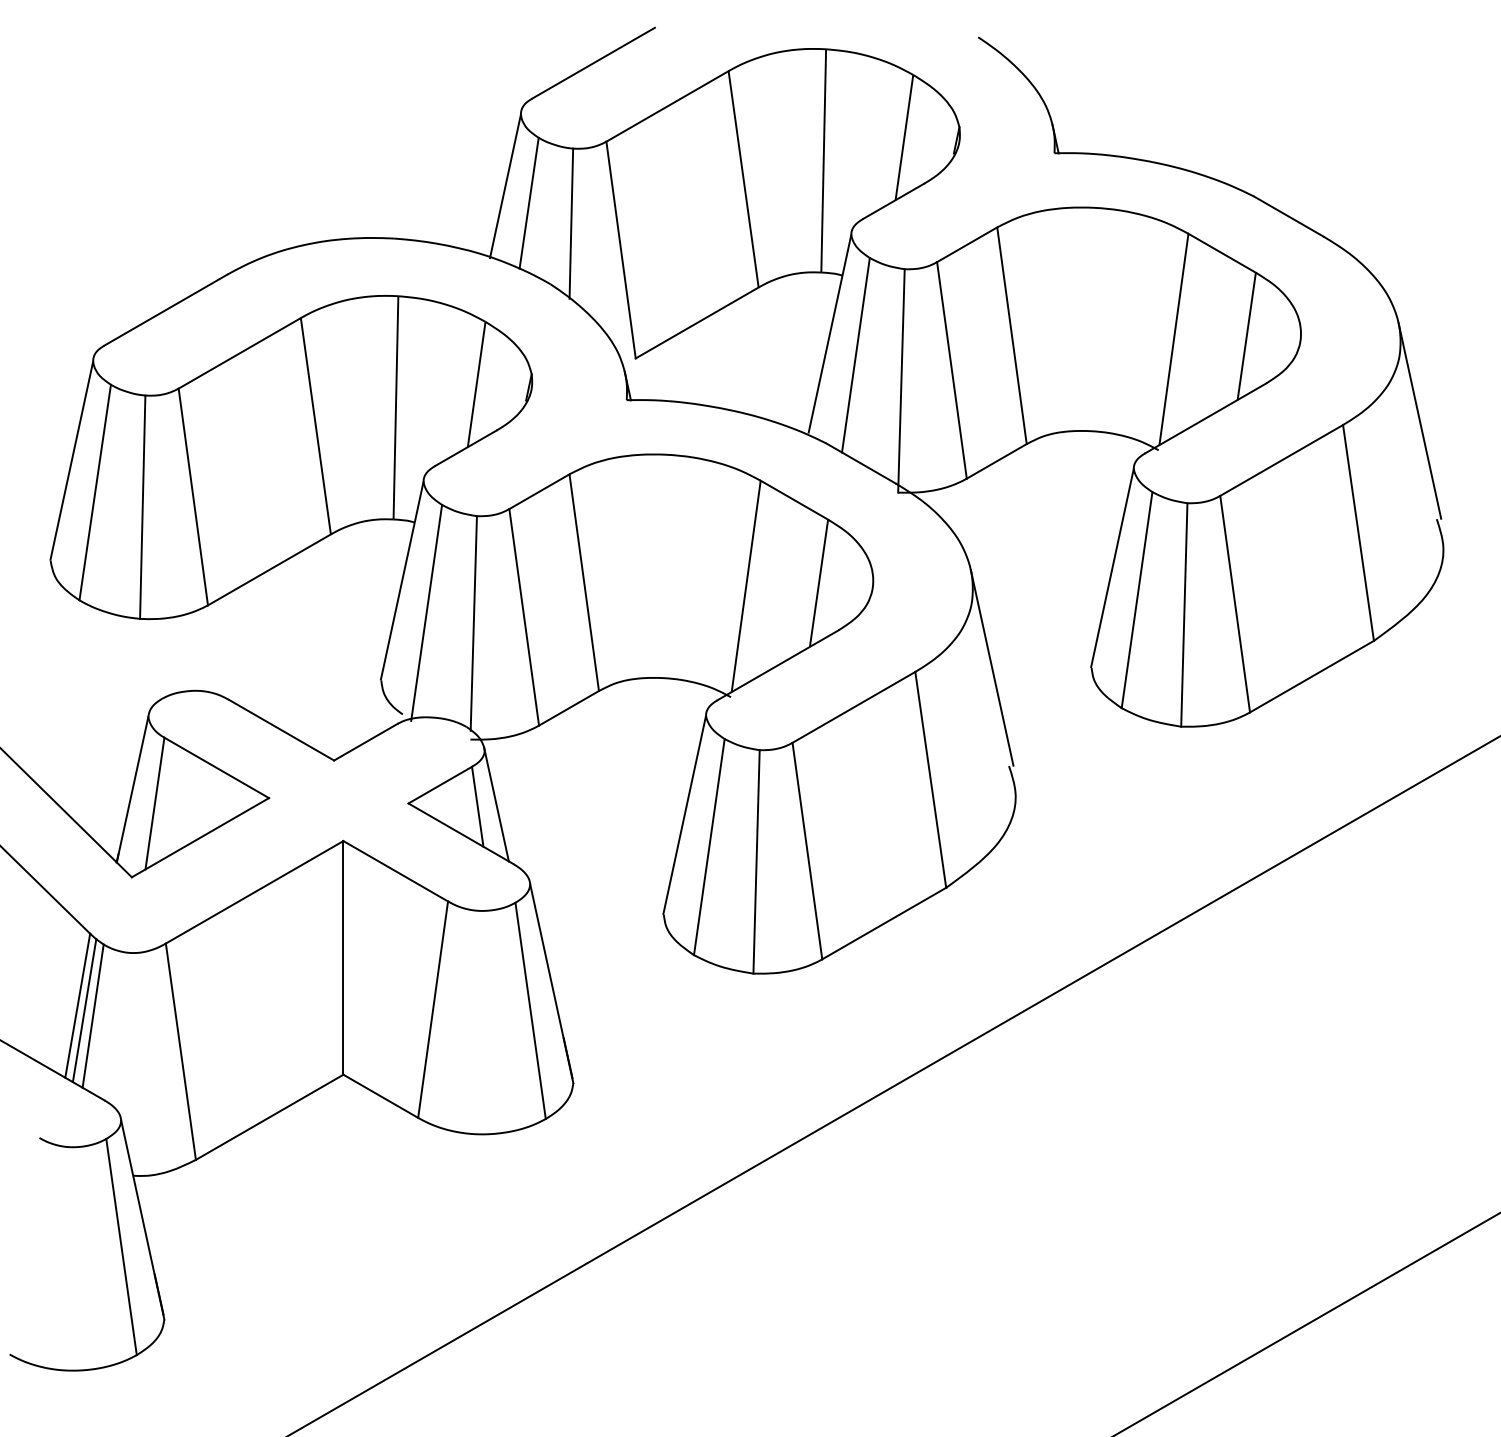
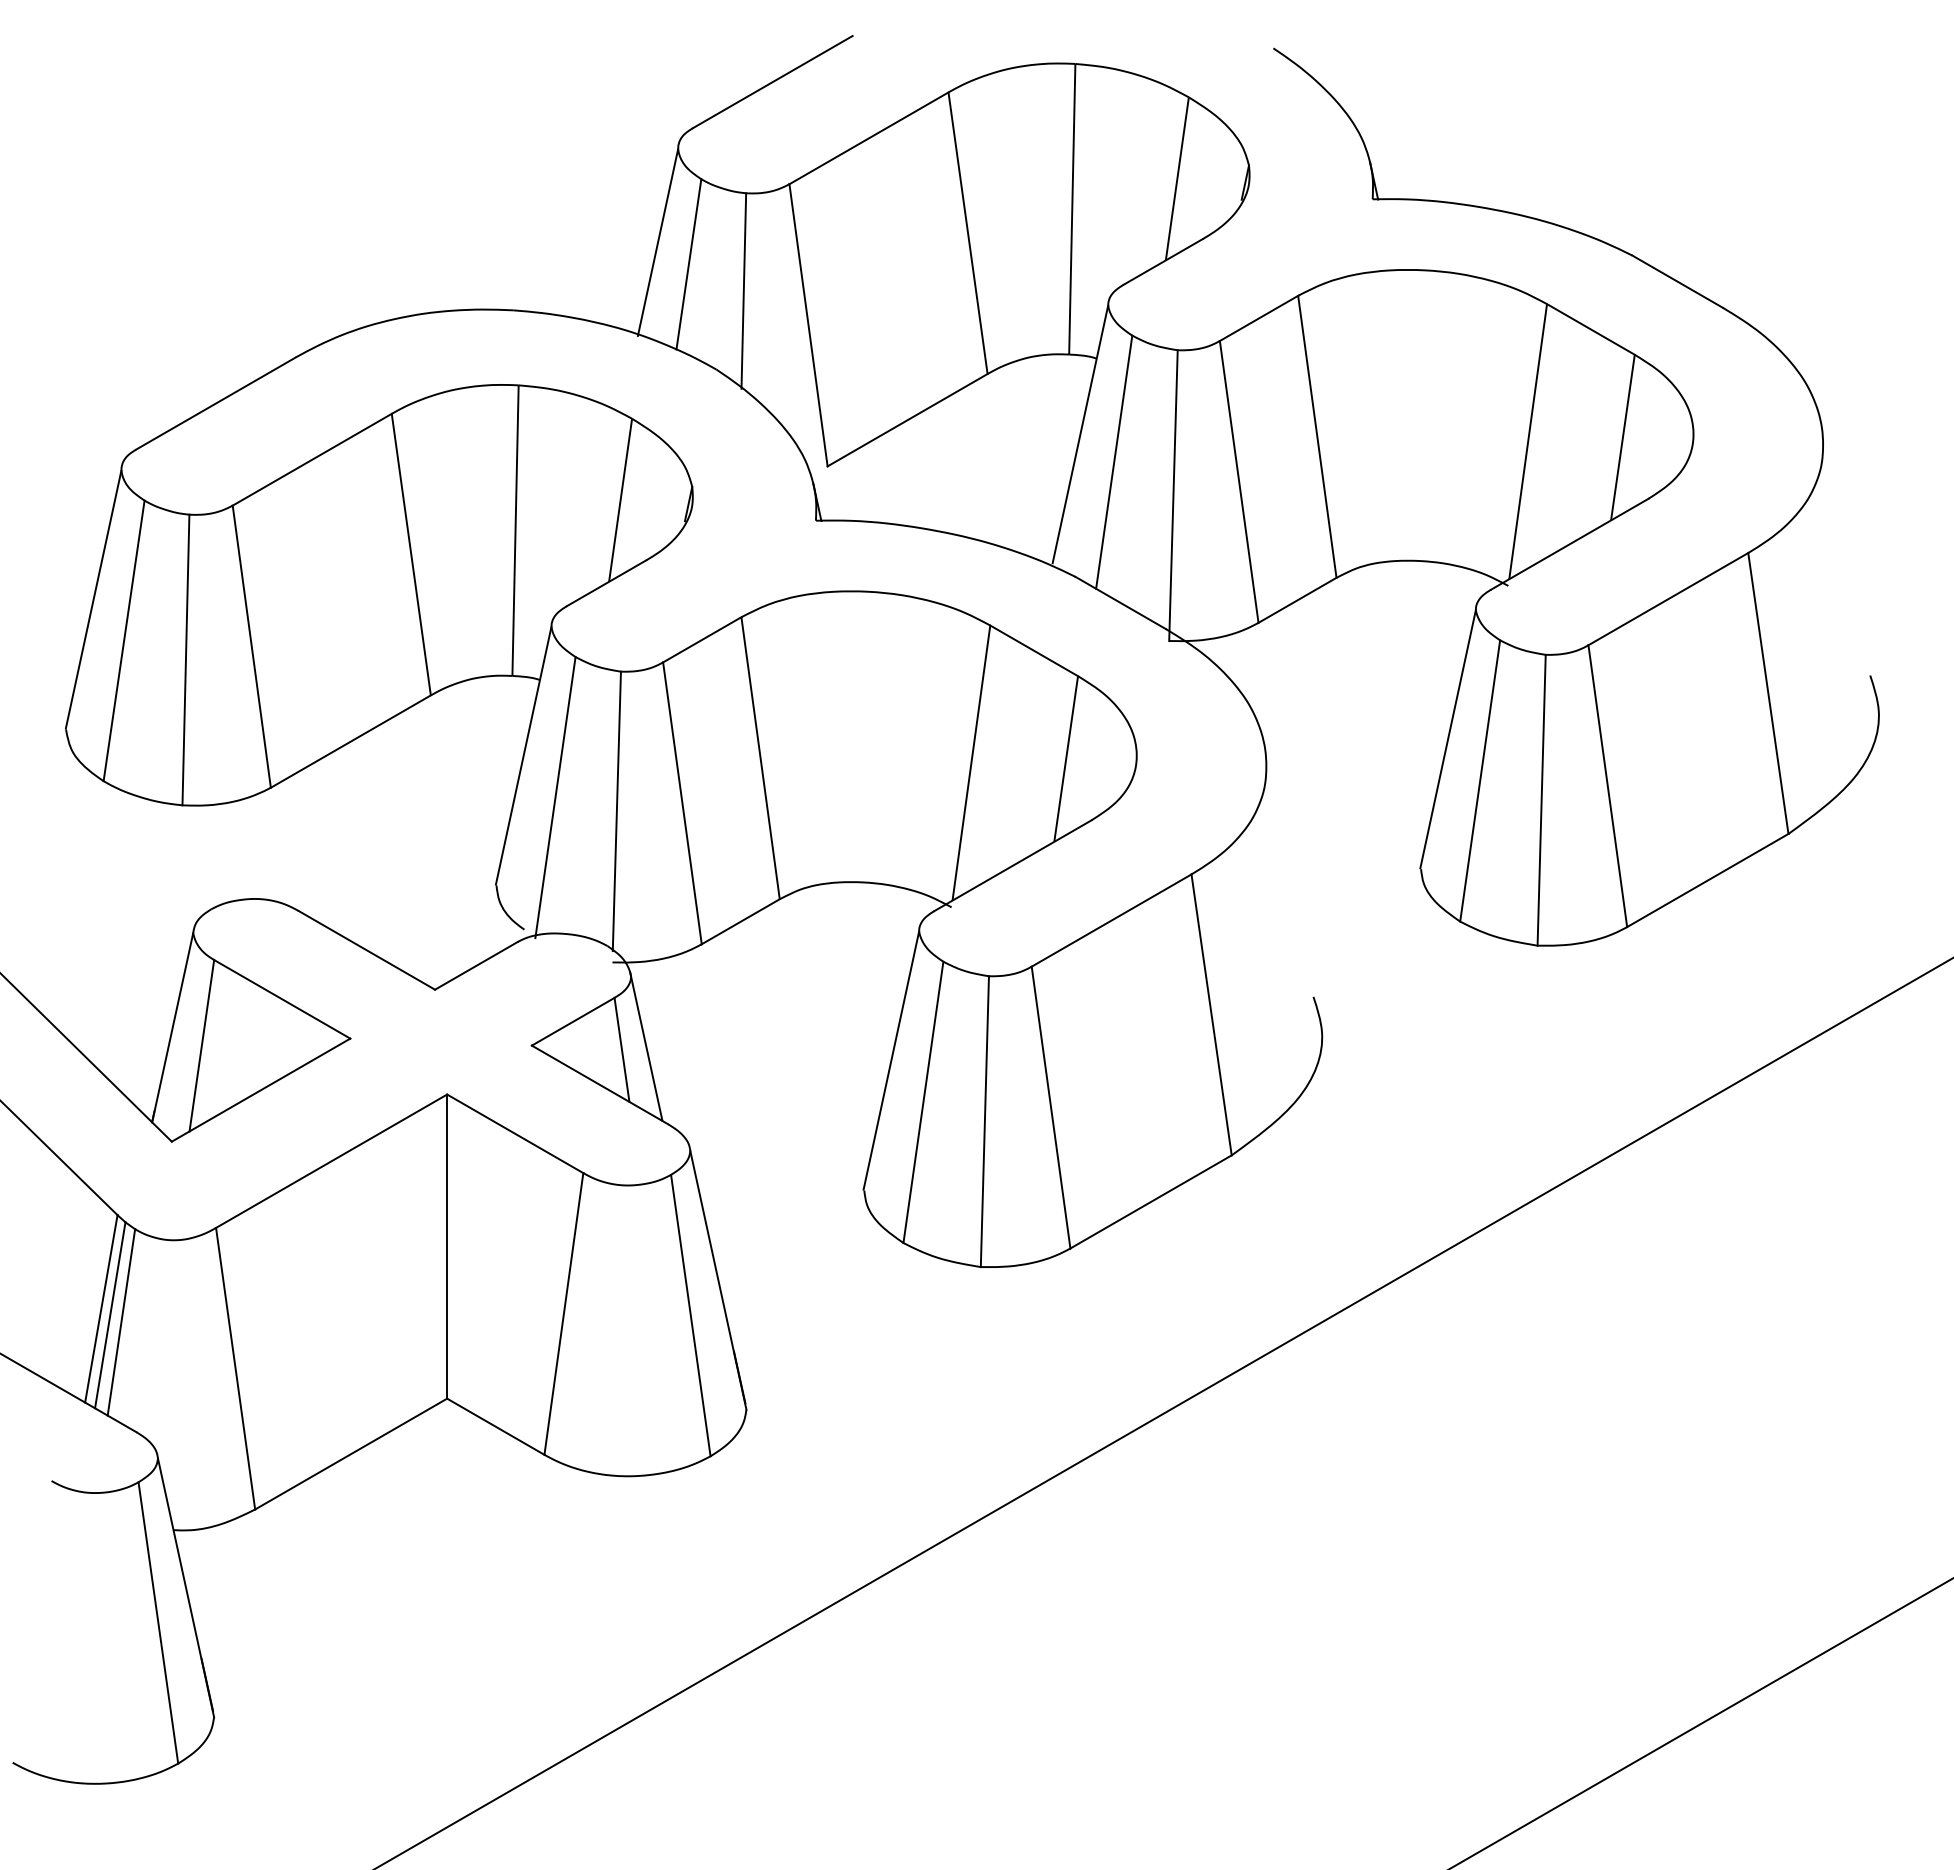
line: (1419, 420) -> (1847, 547), removed
line: (992, 667) -> (1291, 868), removed

